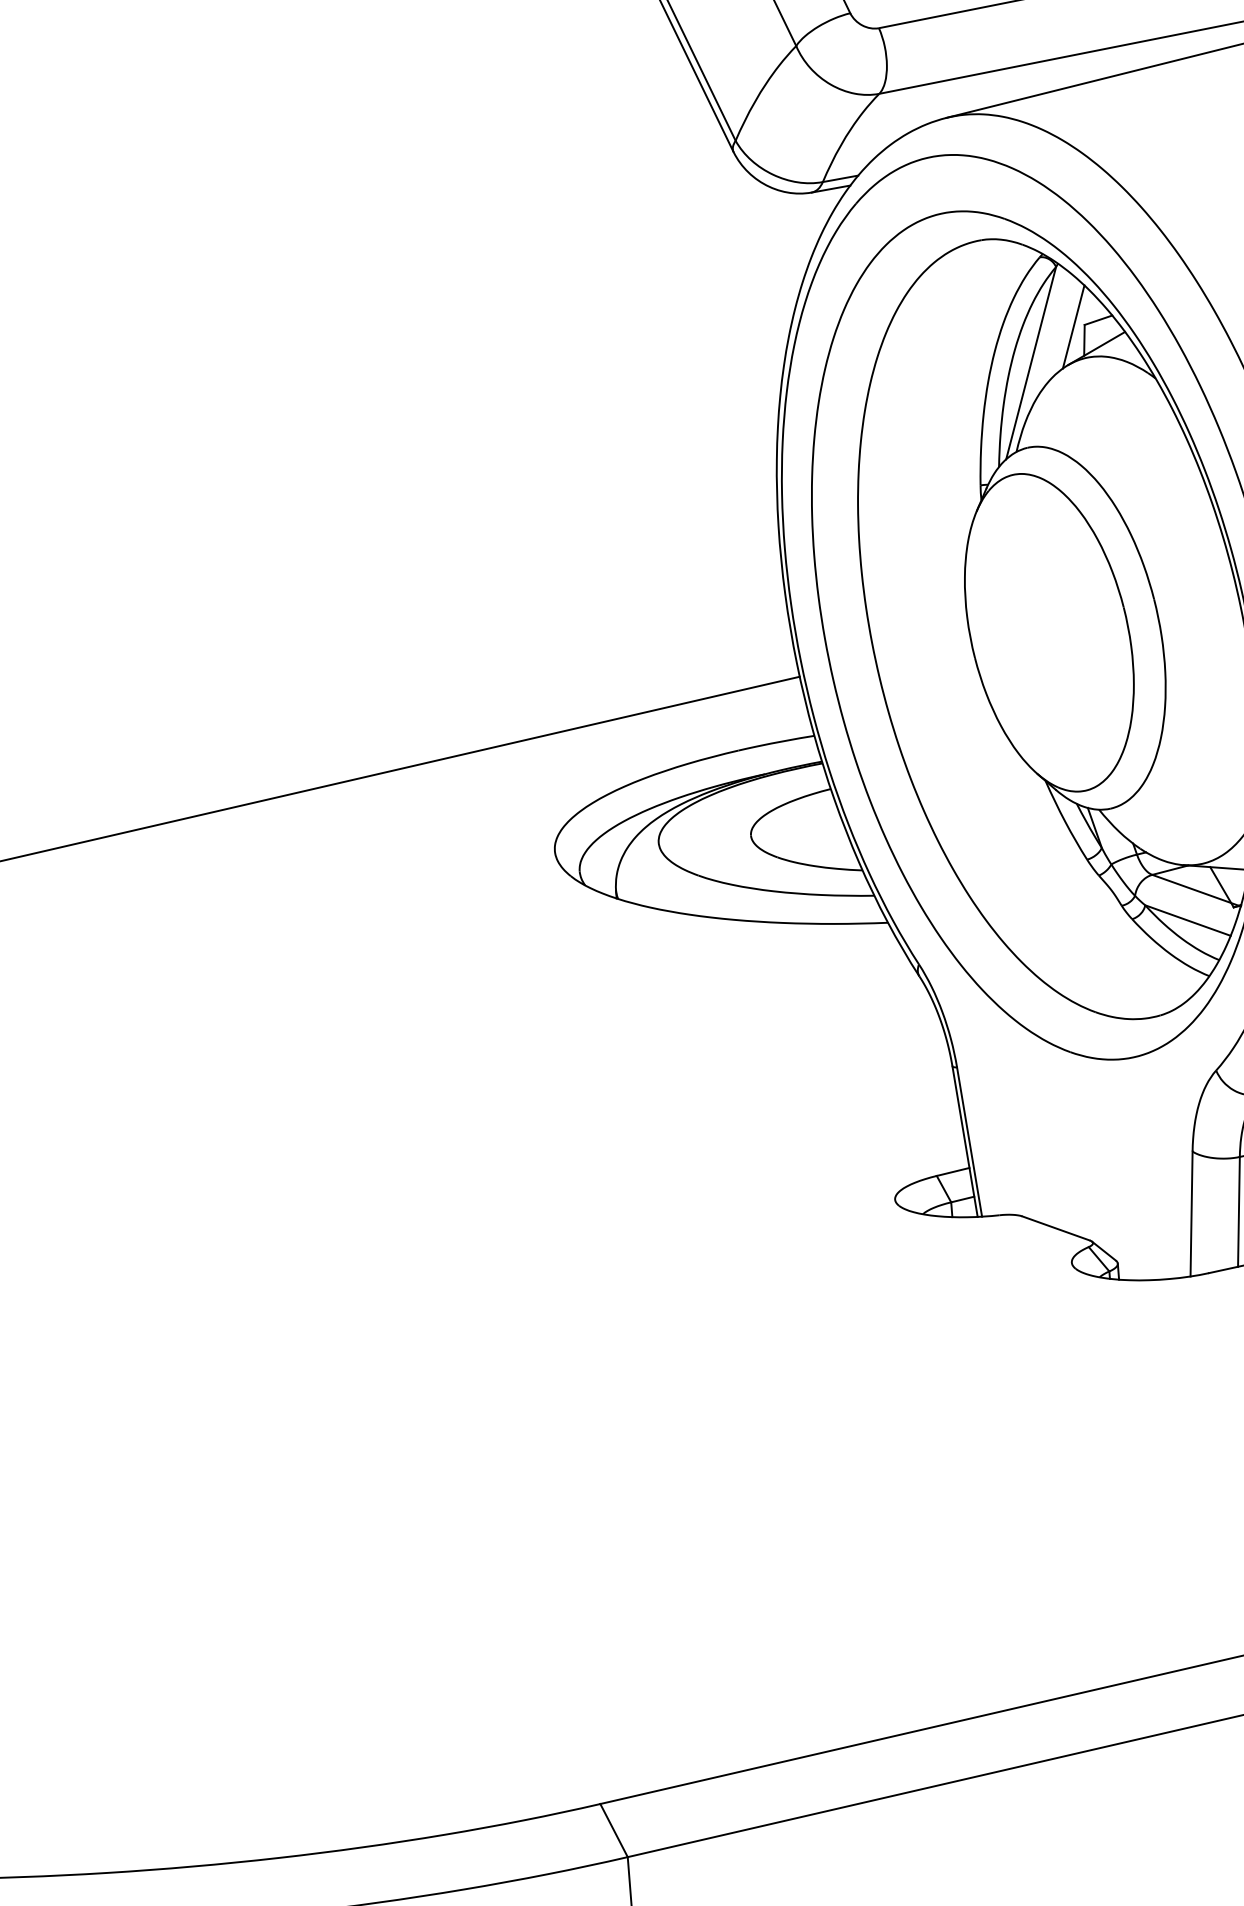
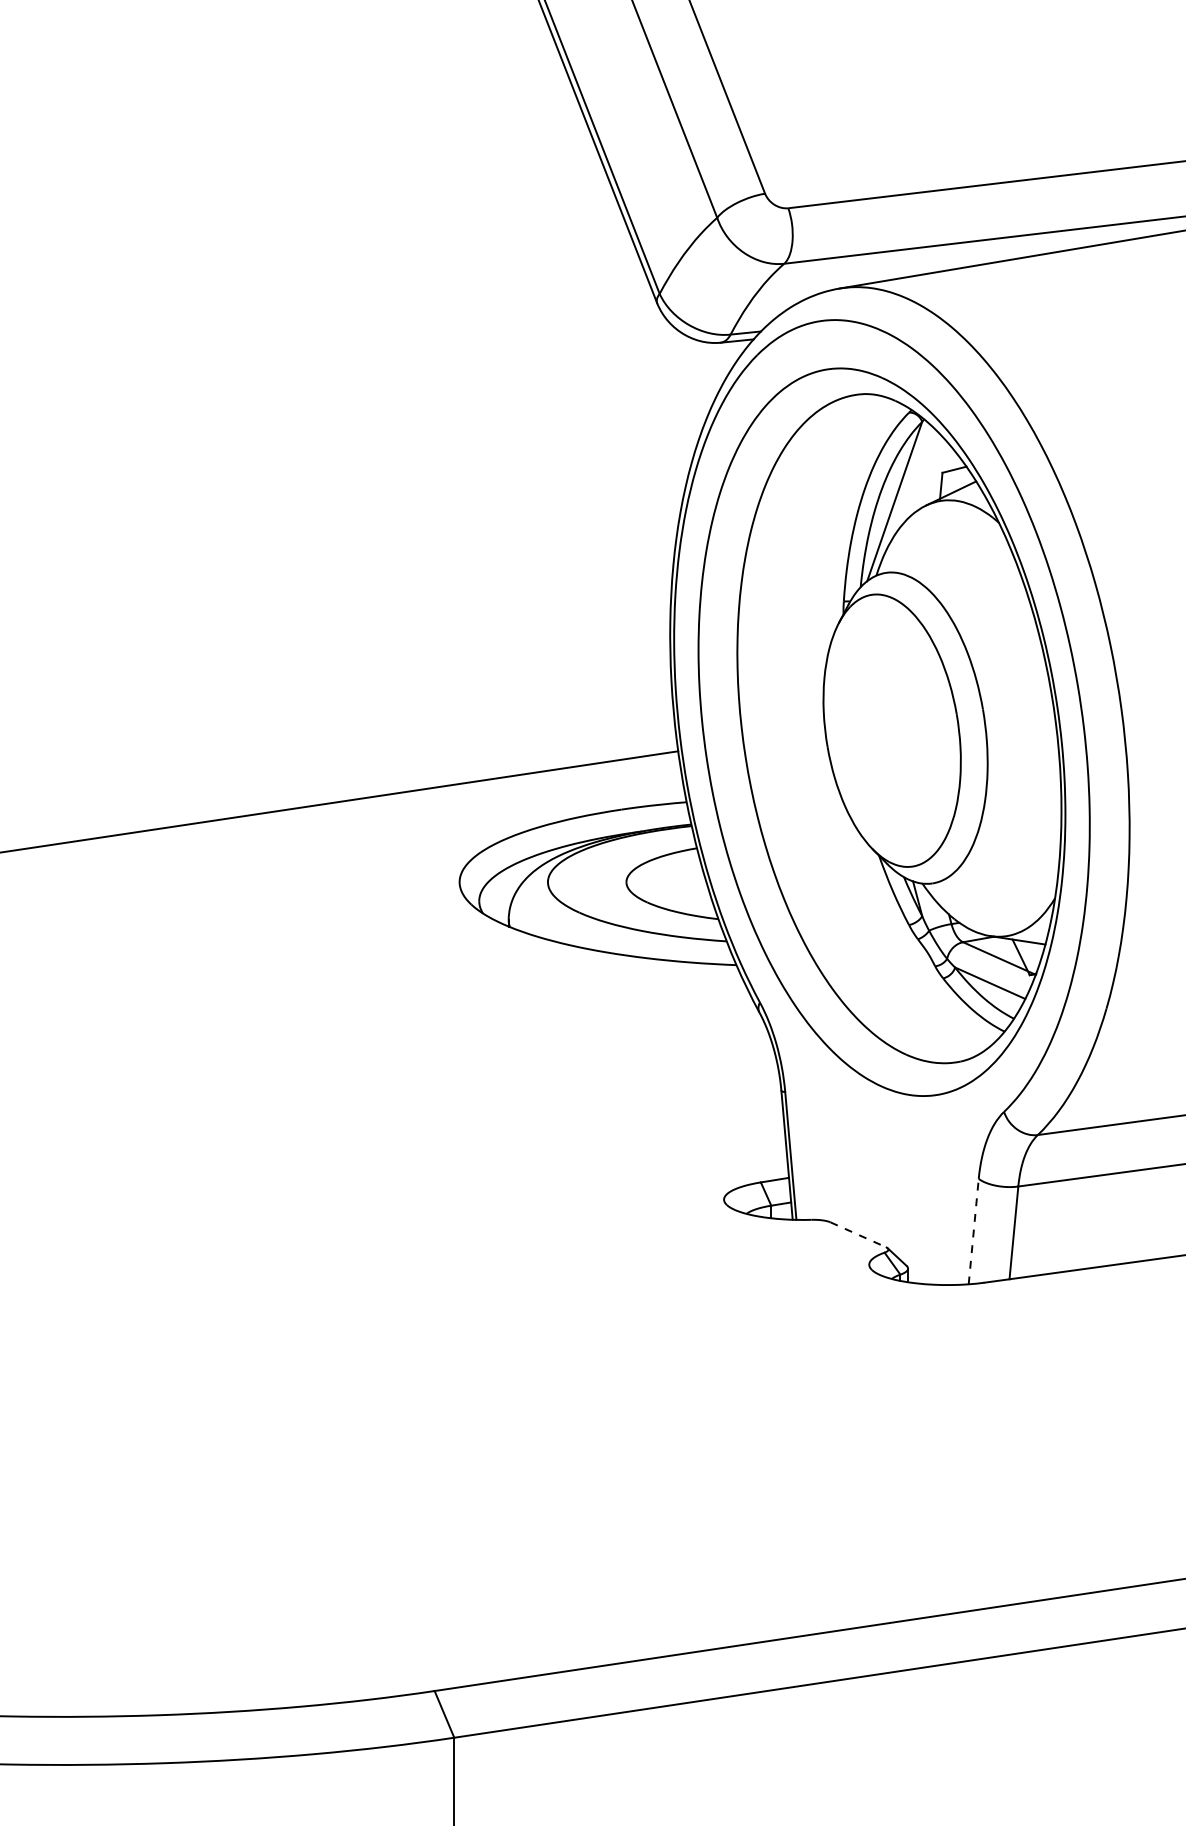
line: (1072, 326) -> (932, 473), removed
line: (1191, 1213) -> (973, 1231), solid -> dashed
line: (1056, 1228) -> (858, 1234), solid -> dashed

